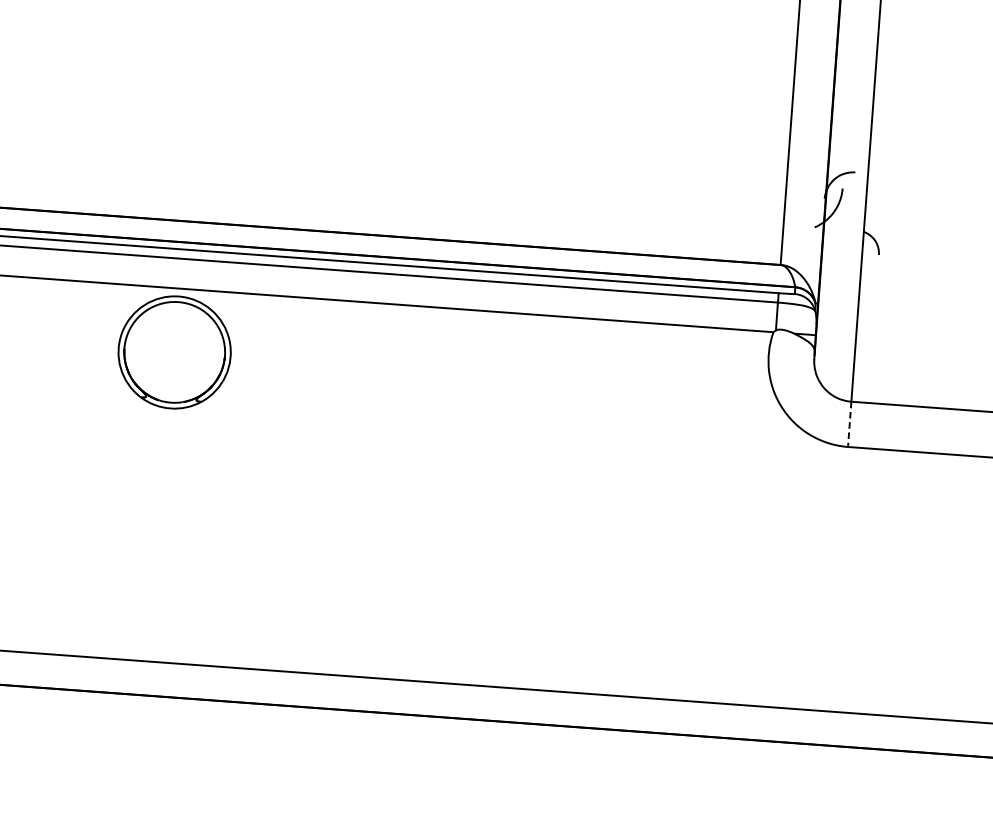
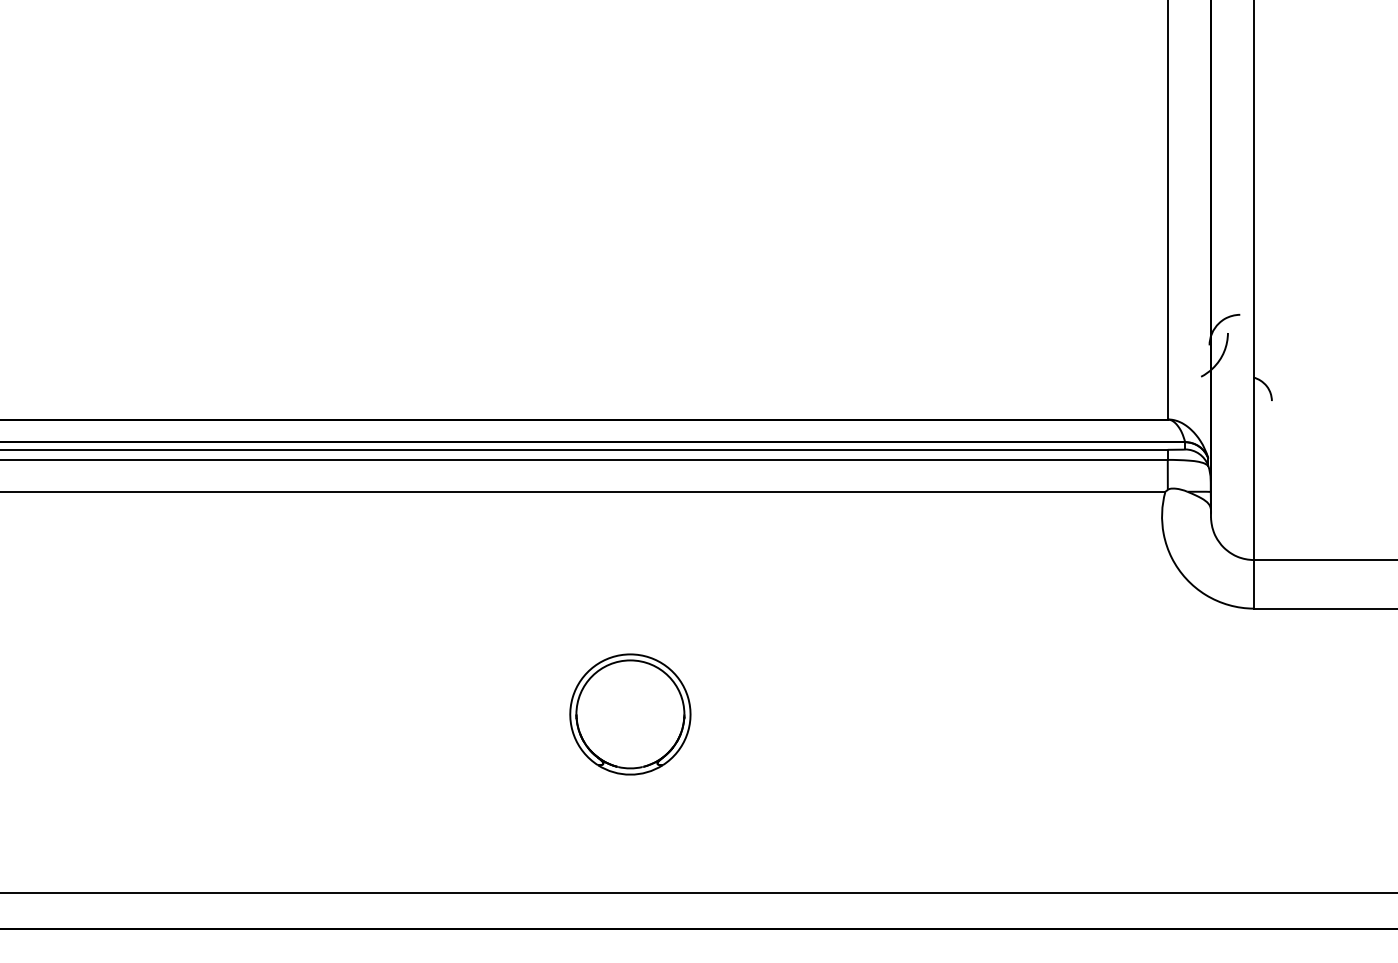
part: (174, 352) -> (630, 714), moved
line: (850, 424) -> (1254, 584), dashed -> solid

